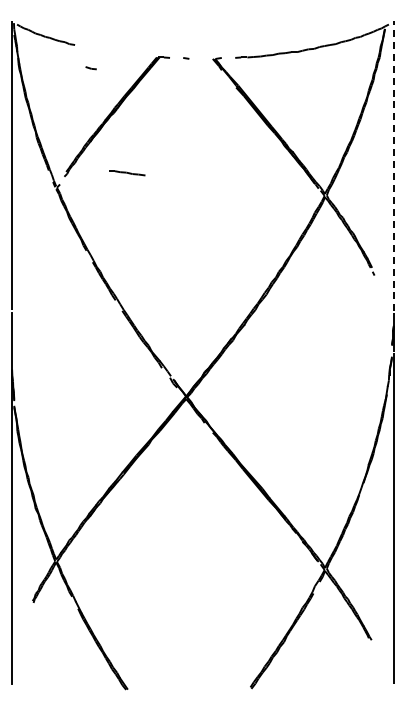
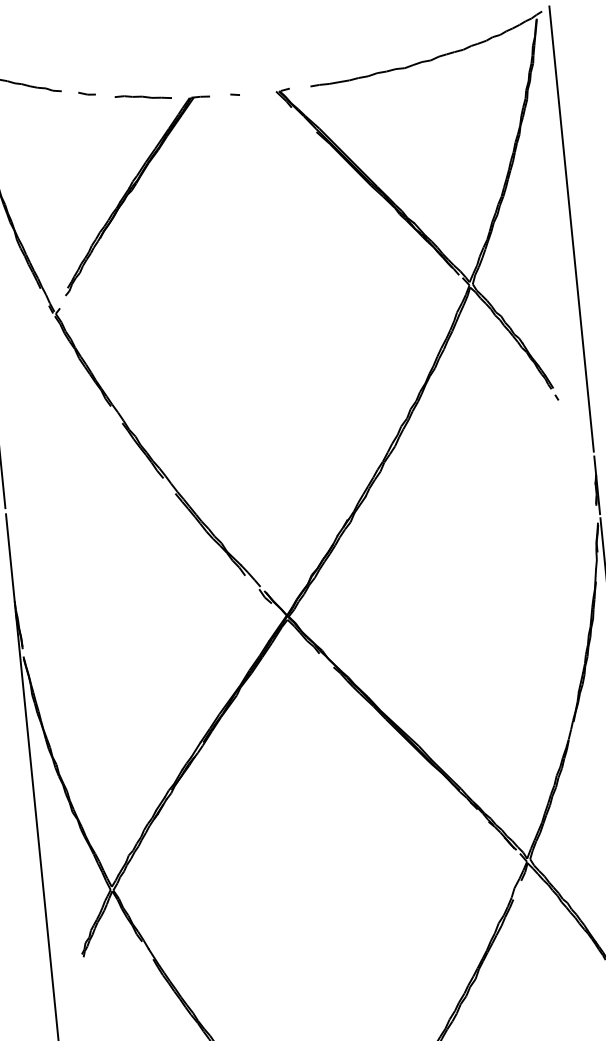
part: (90, 68) -> (86, 94), moved
line: (393, 165) -> (570, 227), dashed -> solid
line: (127, 173) -> (144, 97), moved

